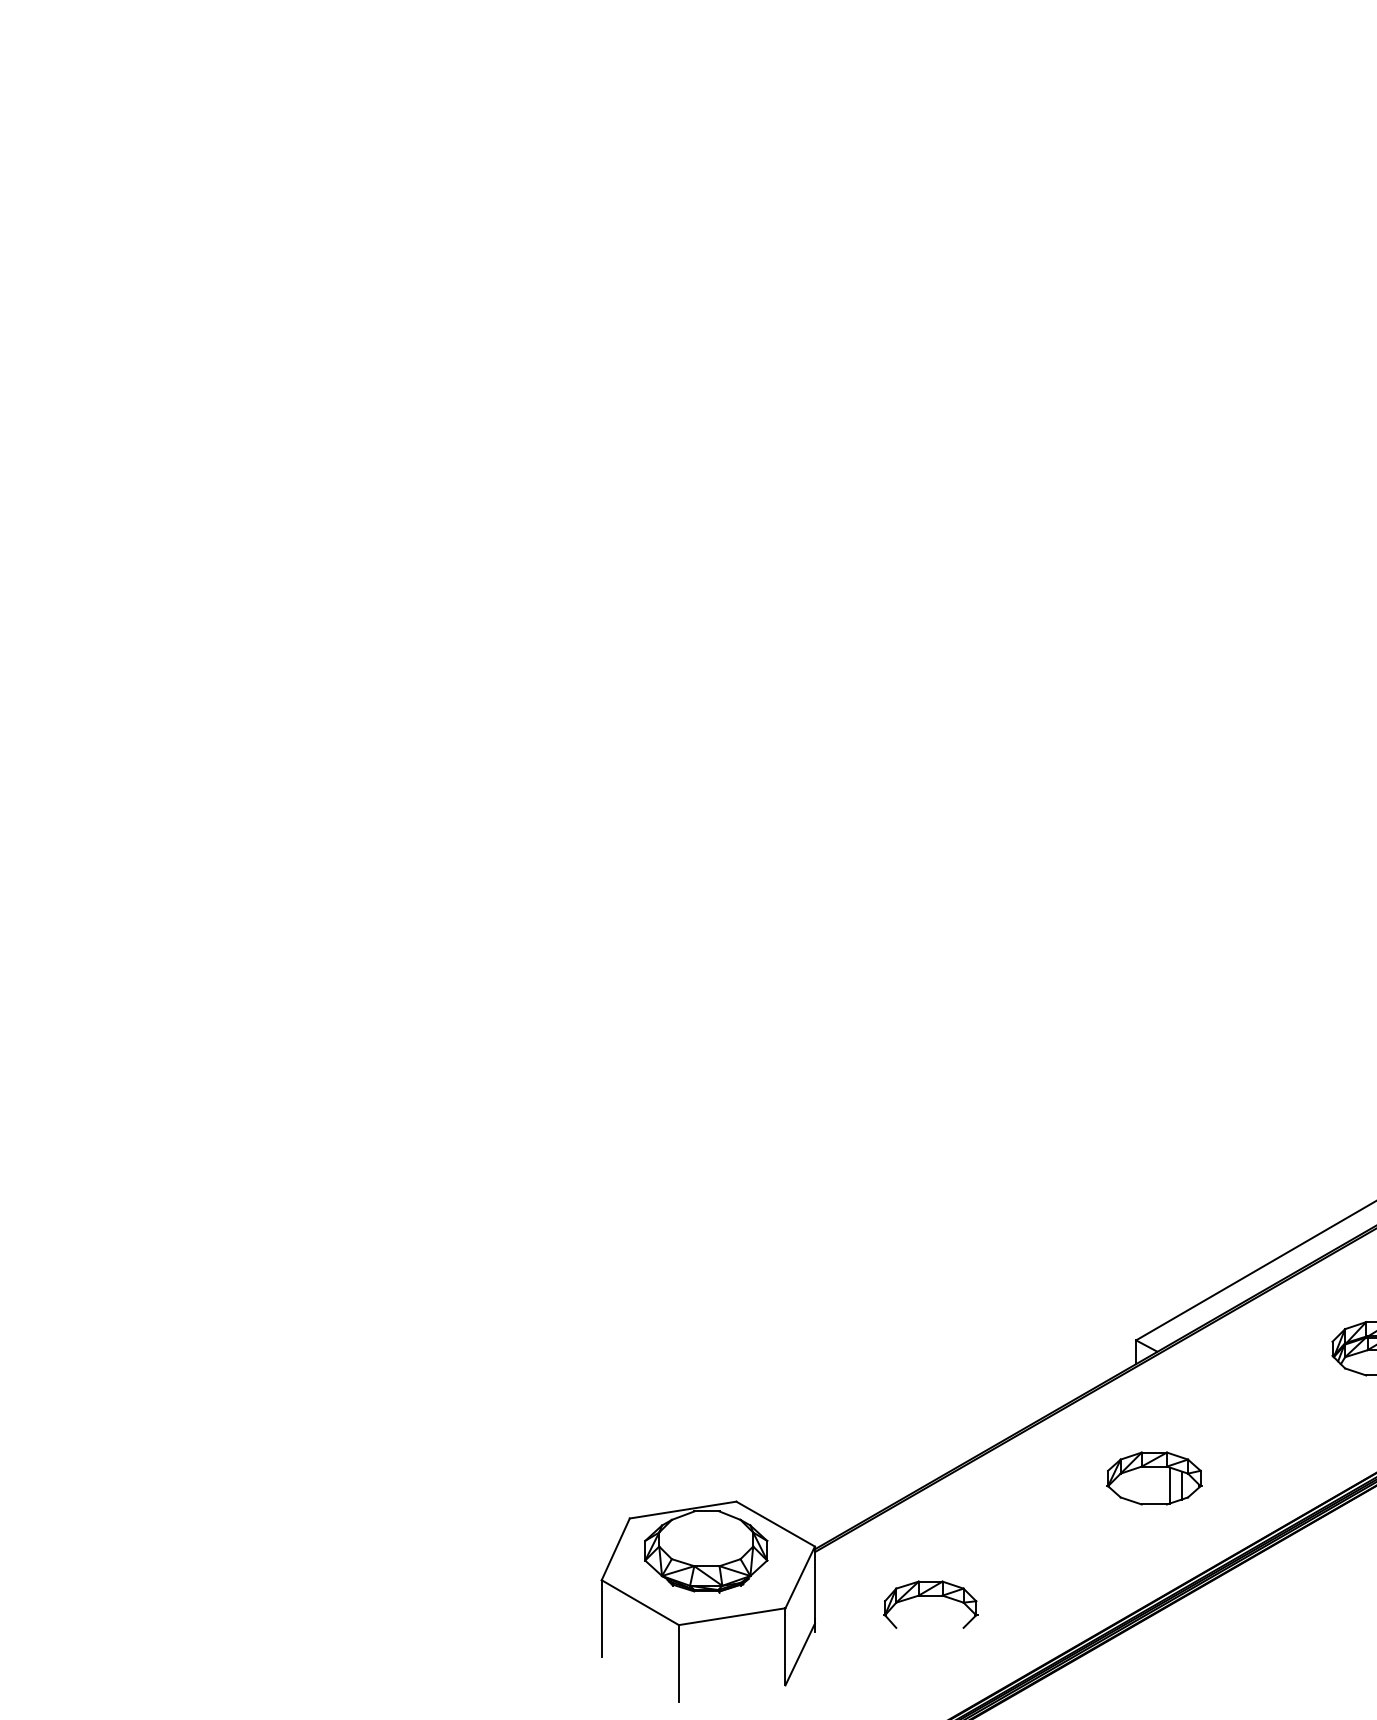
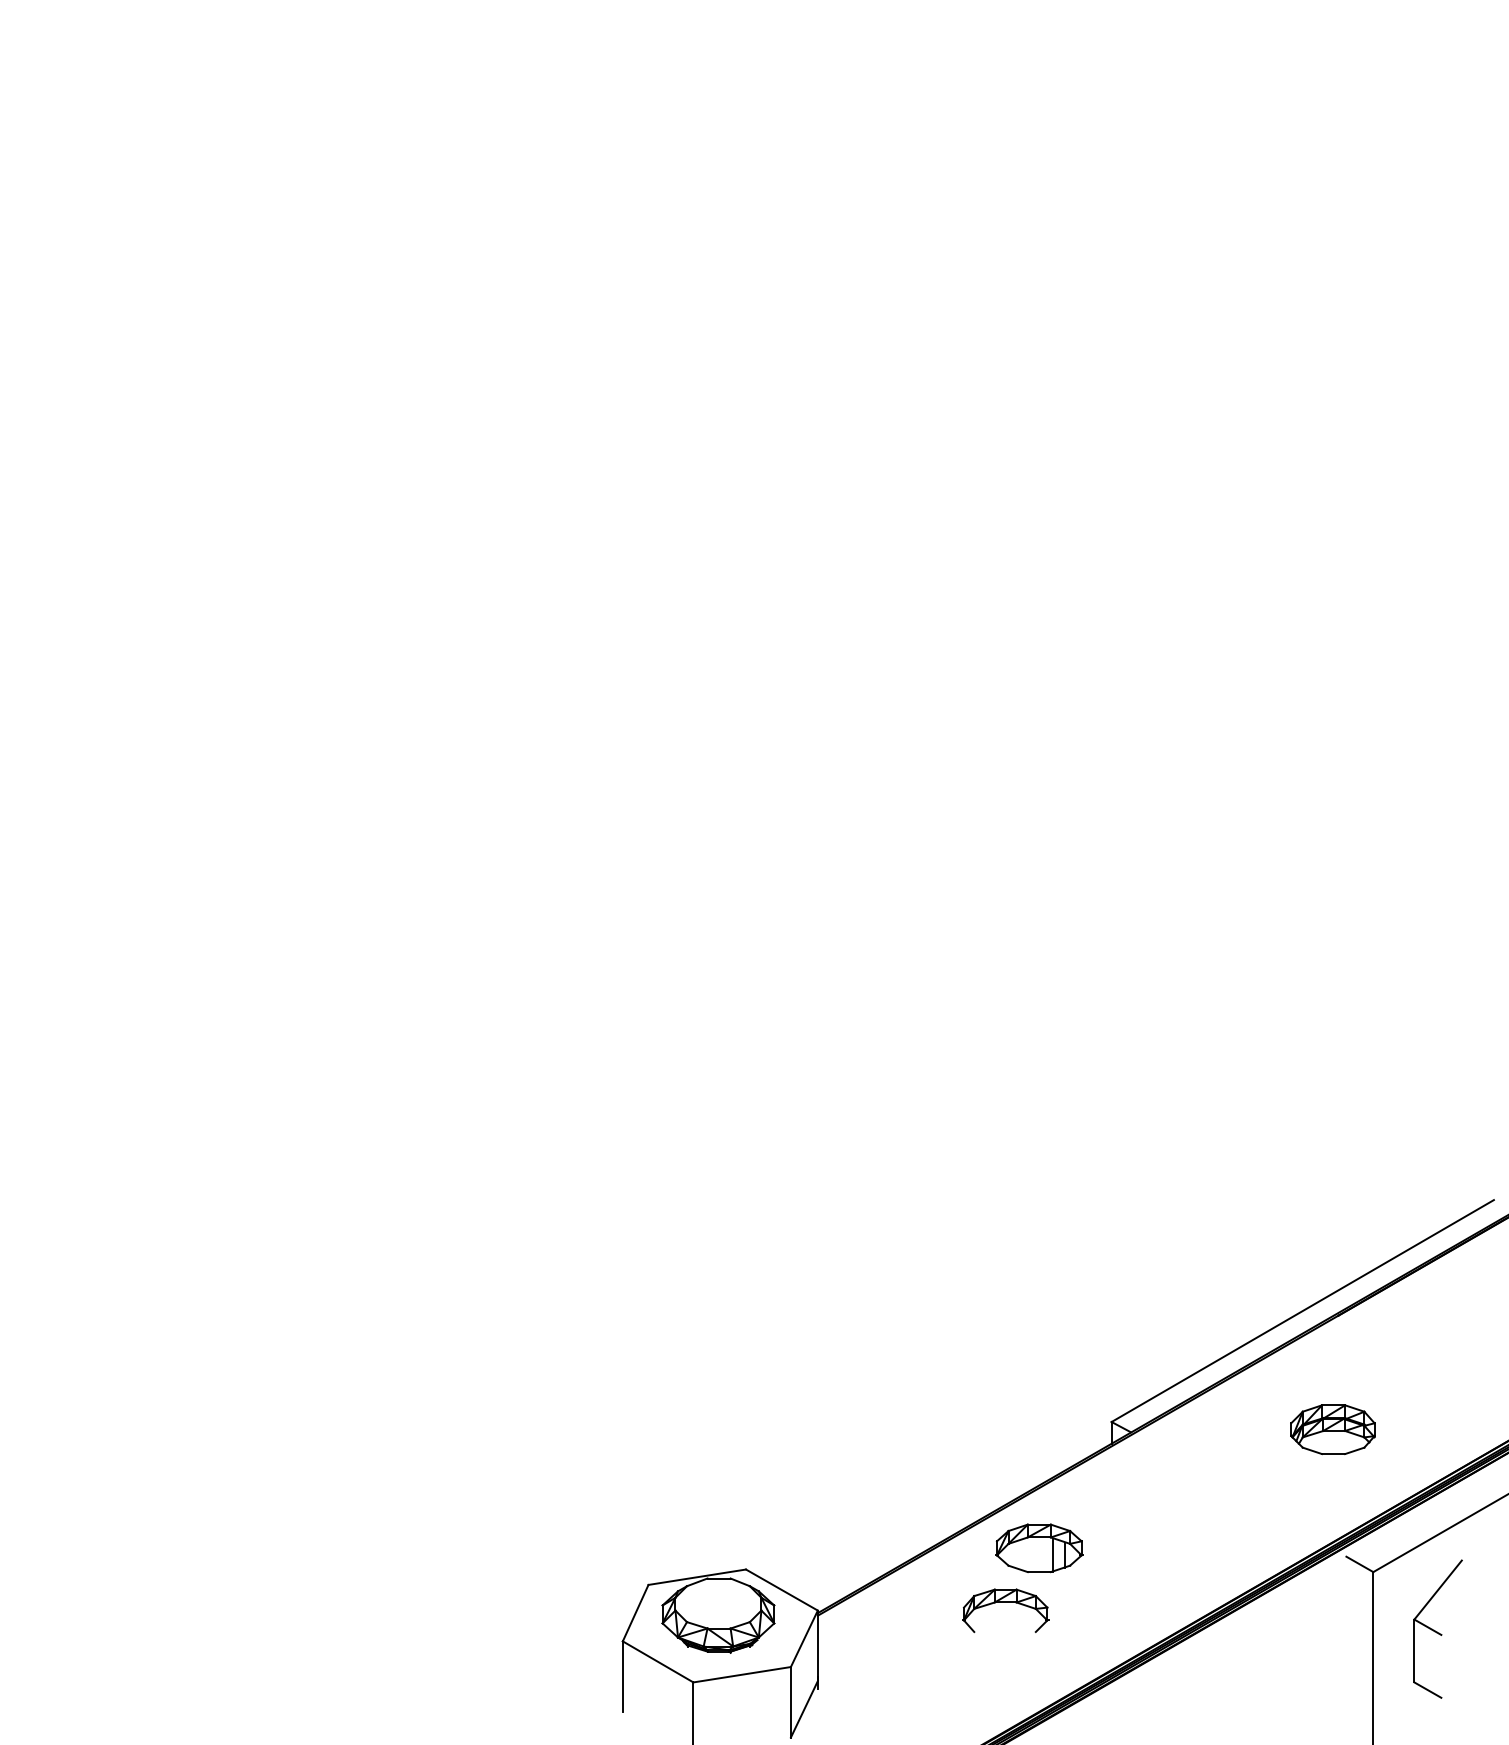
part: (1154, 1478) -> (1039, 1548), moved
part: (930, 1595) -> (1005, 1602), moved

